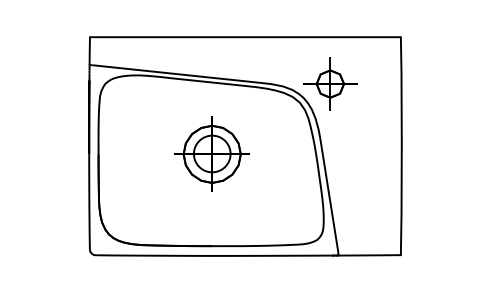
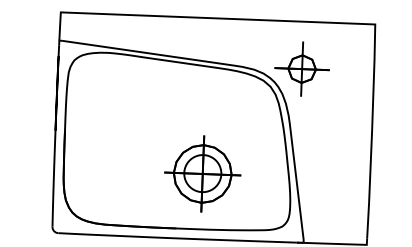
part: (211, 153) -> (202, 173), moved

